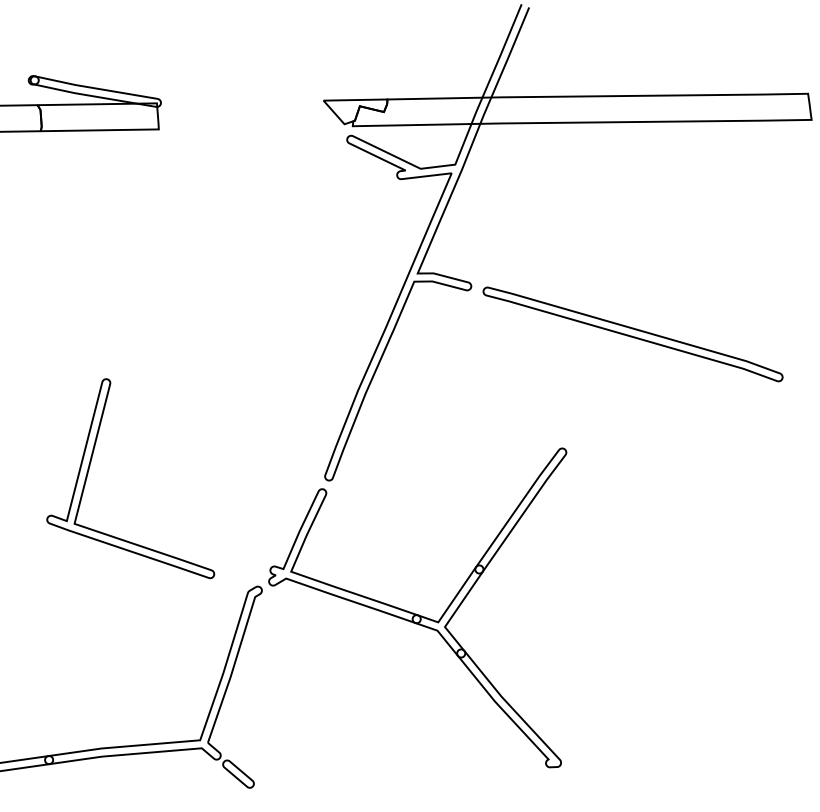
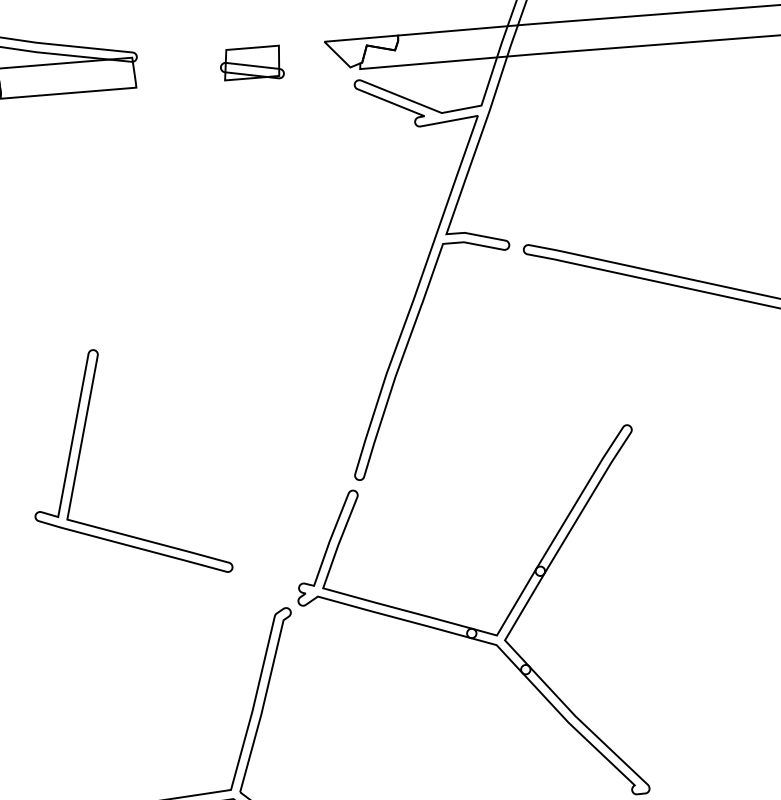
part: (259, 115) -> (251, 63), added
part: (90, 466) -> (81, 452), moved

